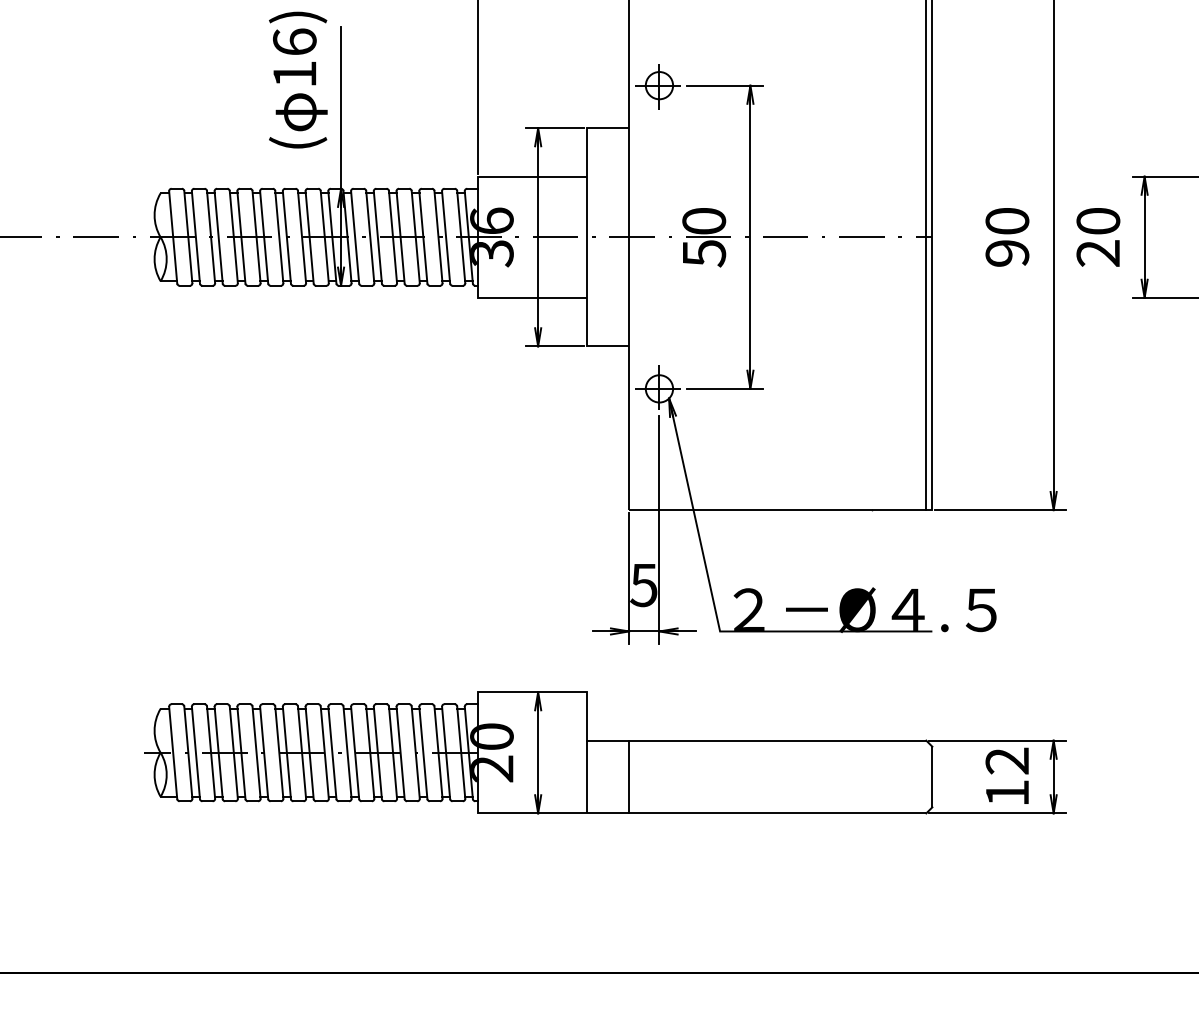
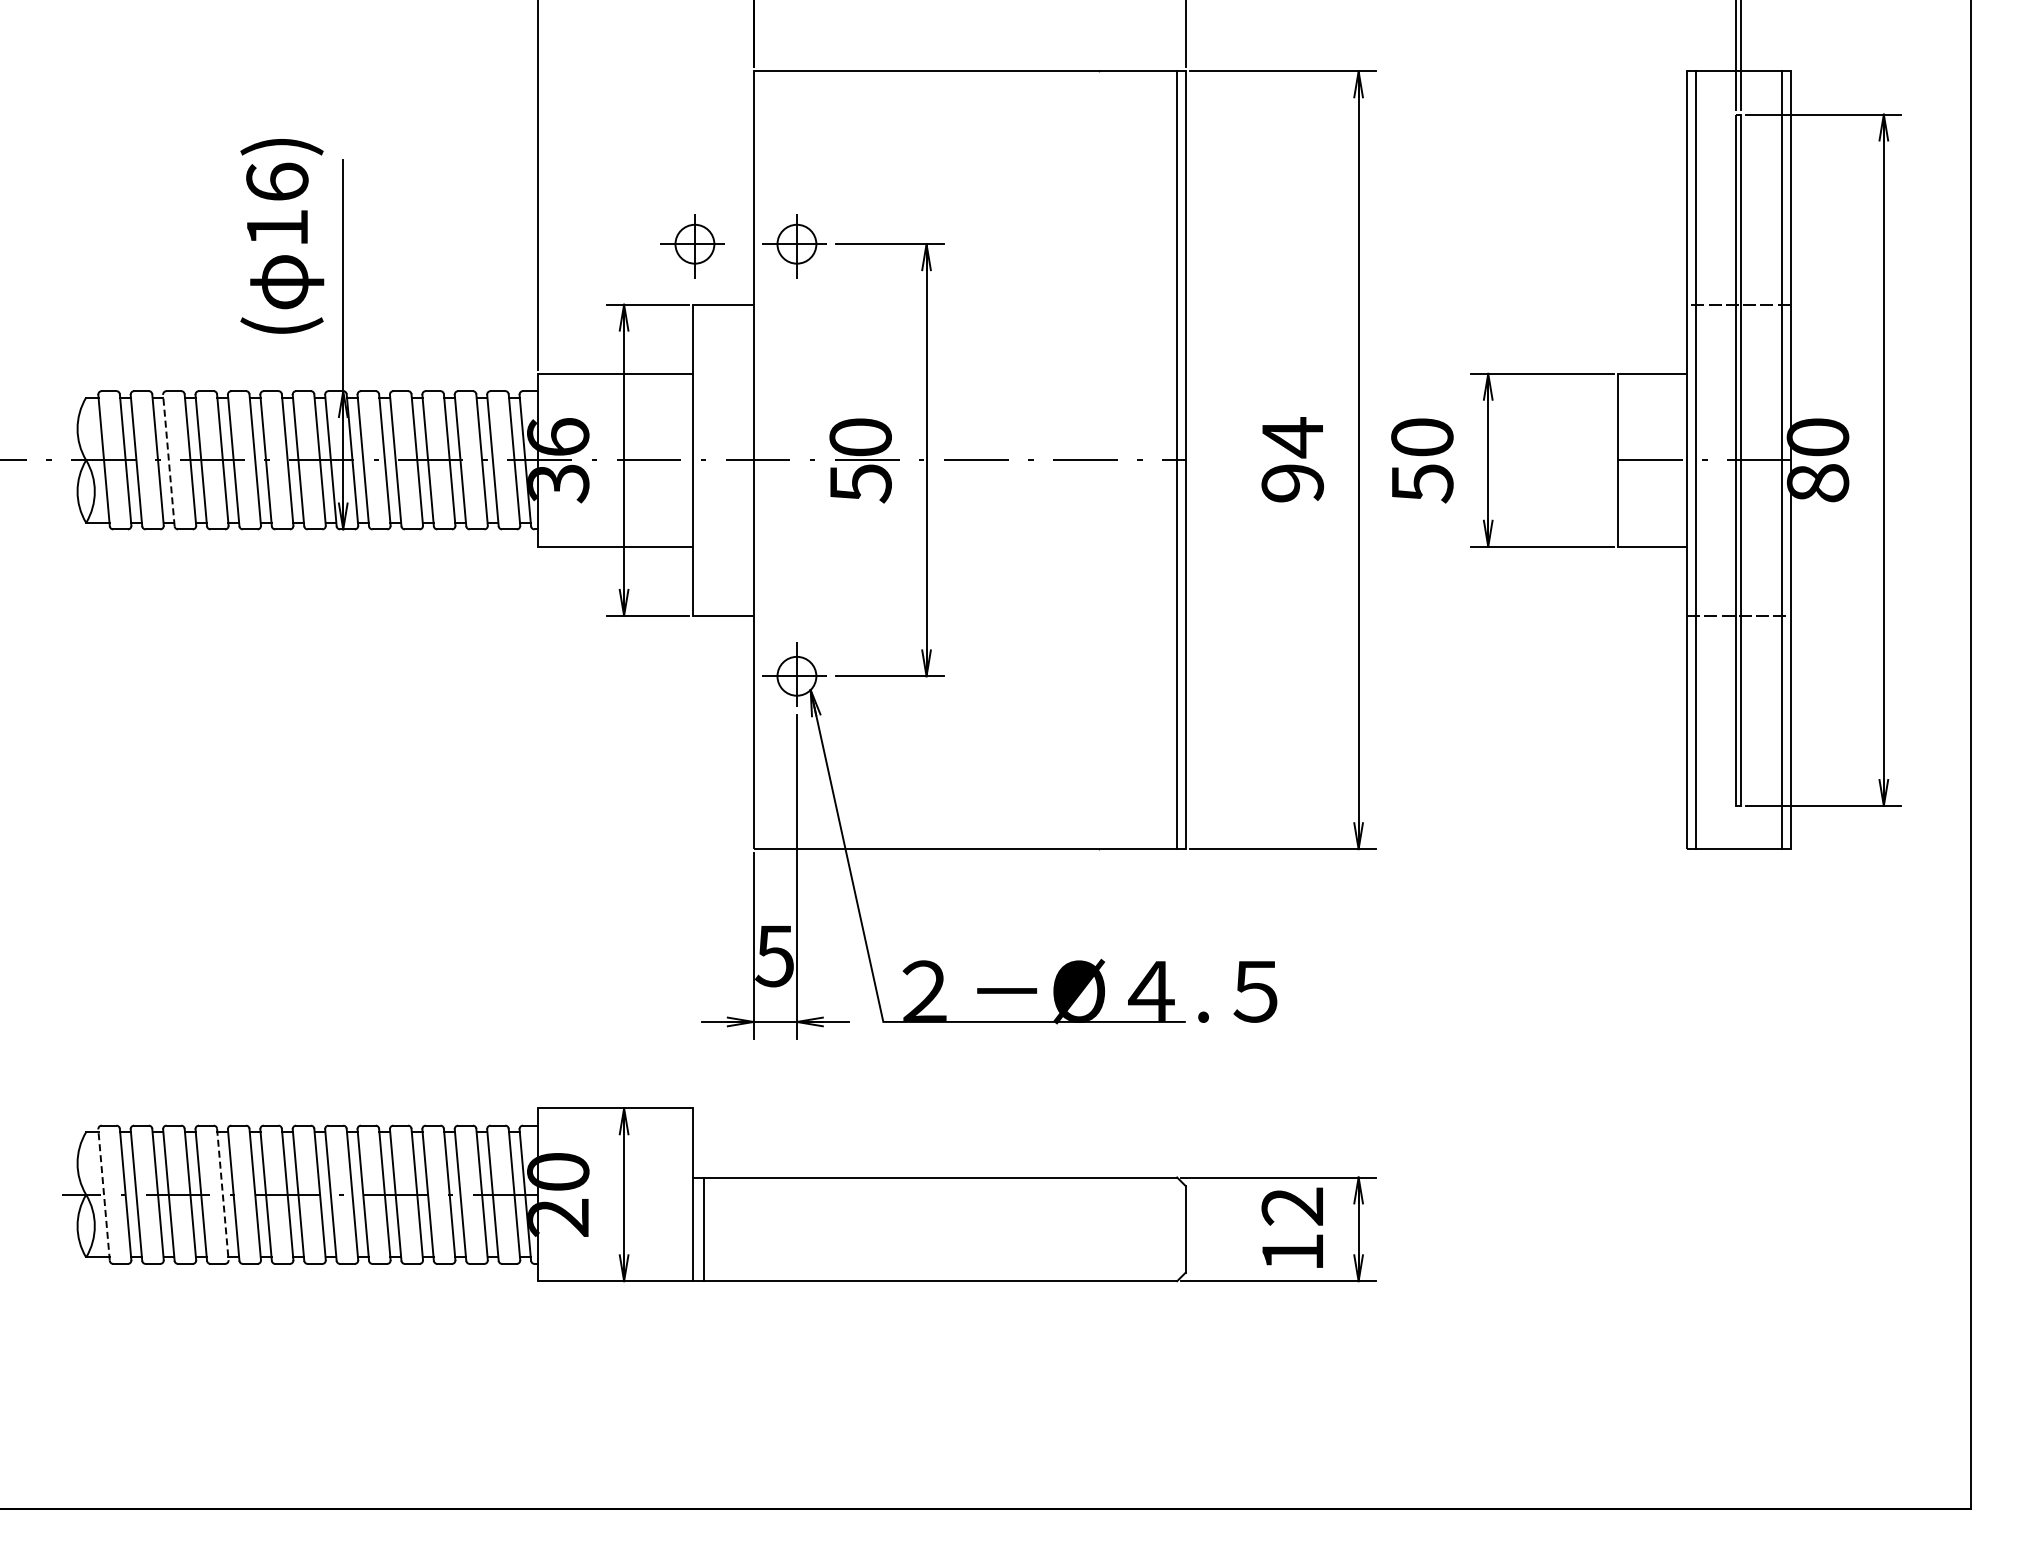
part: (586, 87) -> (692, 246), added
text: (1007, 221) -> (1292, 437), 90 -> 94
line: (218, 237) -> (168, 460), solid -> dashed
text: (1098, 253) -> (1422, 483), 20 -> 50
line: (256, 752) -> (222, 1194), solid -> dashed
line: (173, 753) -> (104, 1195), solid -> dashed
line: (628, 777) -> (703, 1229), moved

